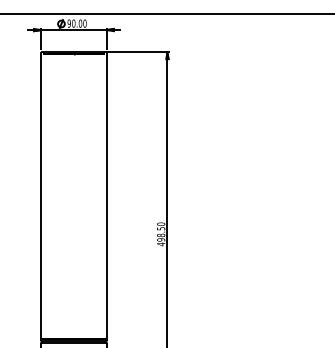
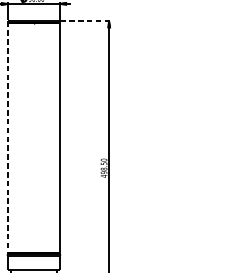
line: (138, 51) -> (85, 21), solid -> dashed
line: (41, 195) -> (7, 136), solid -> dashed

